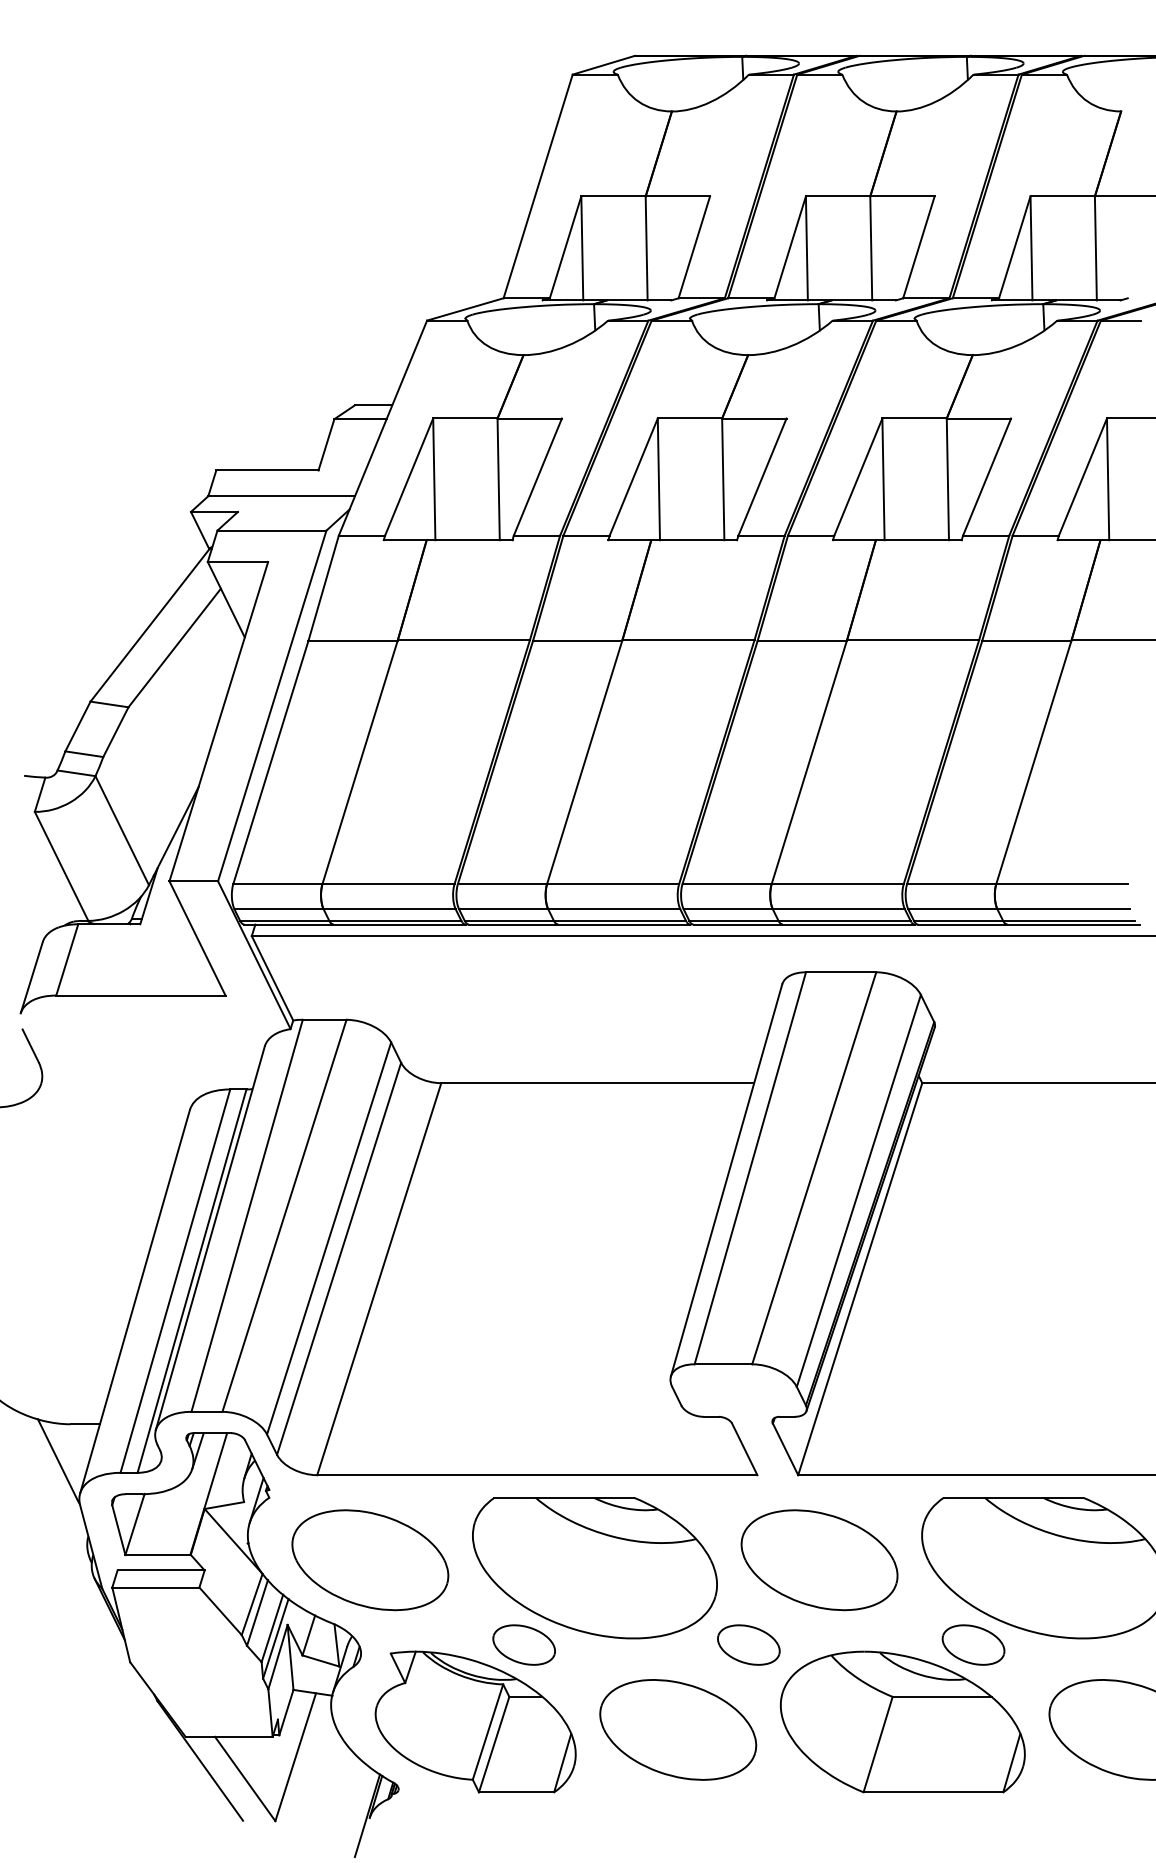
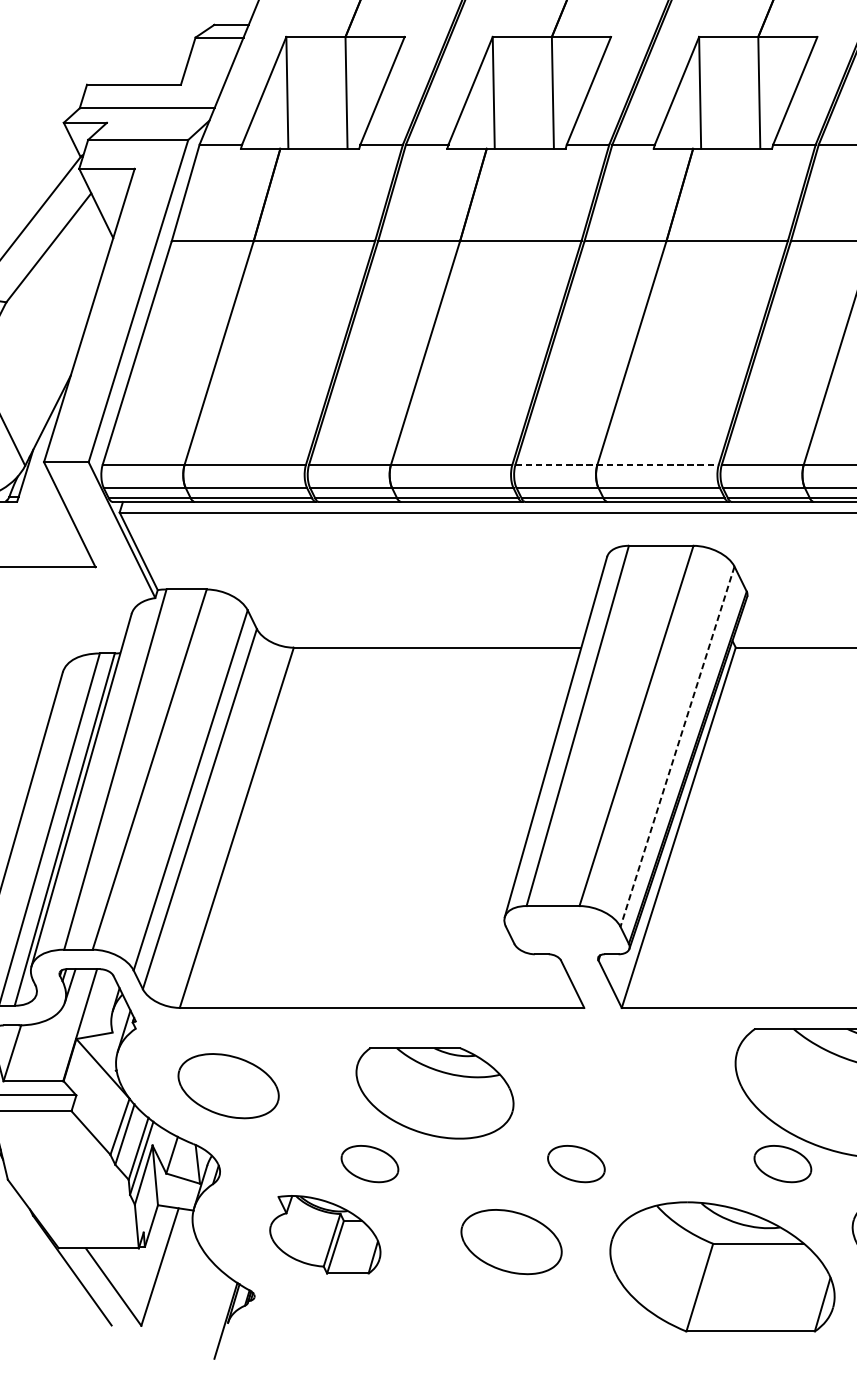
line: (793, 883) -> (617, 464), solid -> dashed
line: (858, 1190) -> (677, 746), solid -> dashed
part: (370, 1560) -> (228, 1086), size x0.7
part: (819, 1560) -> (641, 1086), removed
part: (594, 1568) -> (434, 1093), size x0.7
part: (475, 1721) -> (325, 1234), size x0.6
part: (902, 1721) -> (722, 1266), moved
part: (678, 1729) -> (511, 1241), size x0.7

